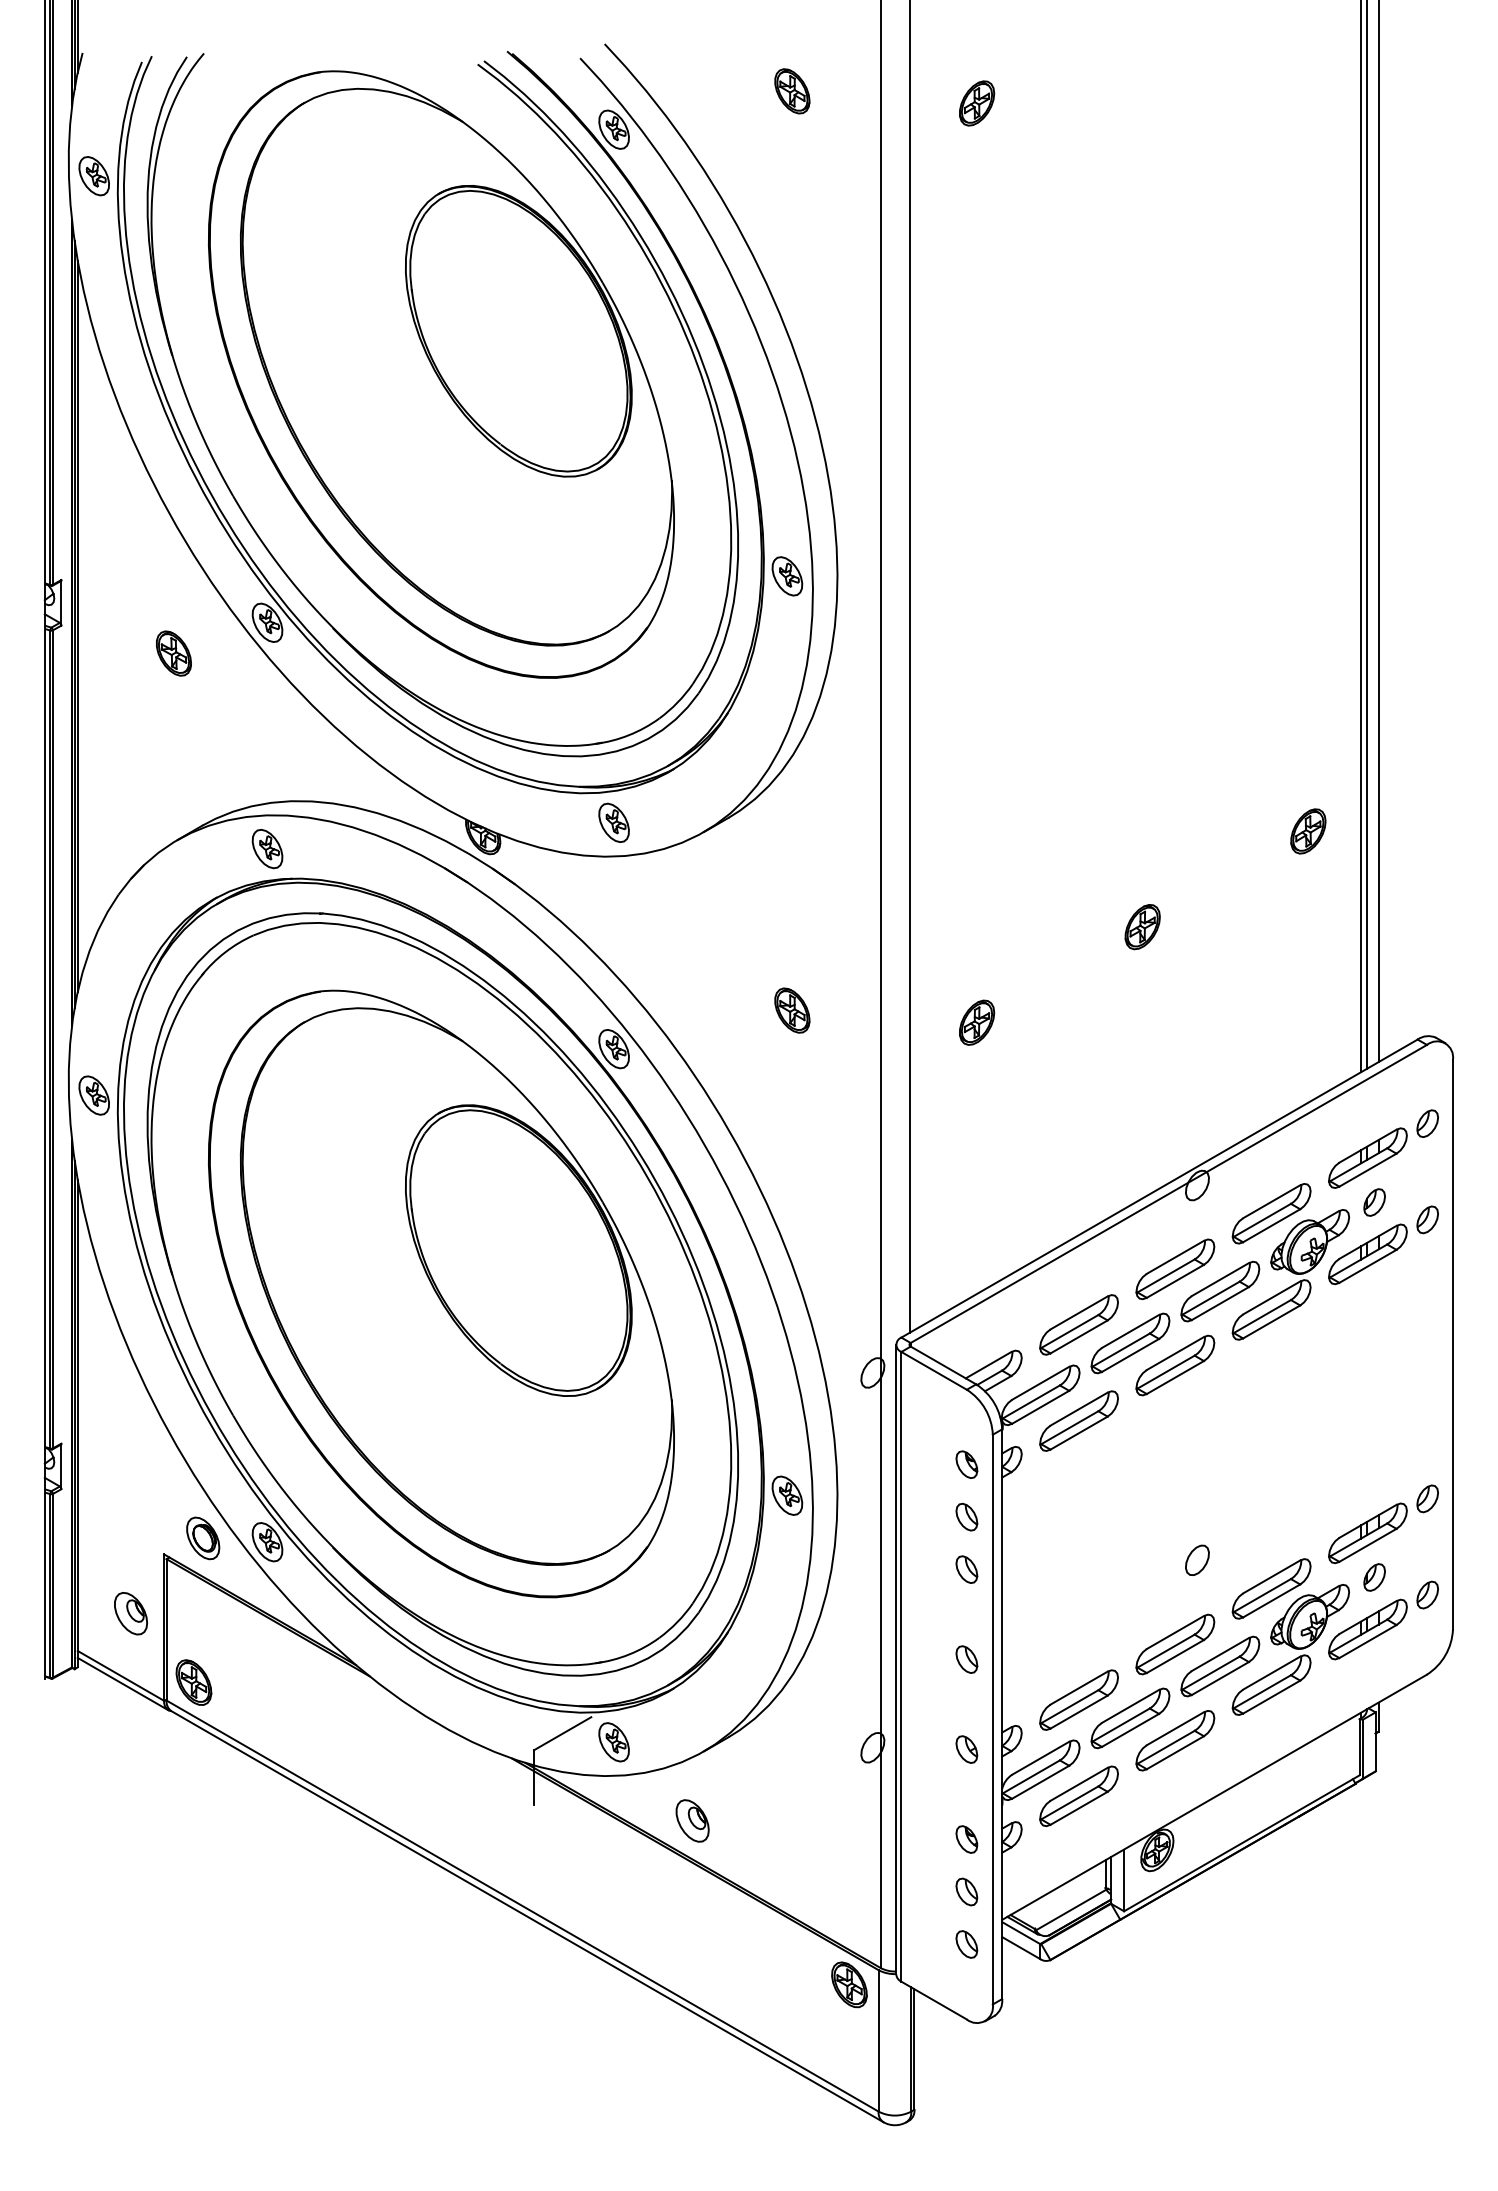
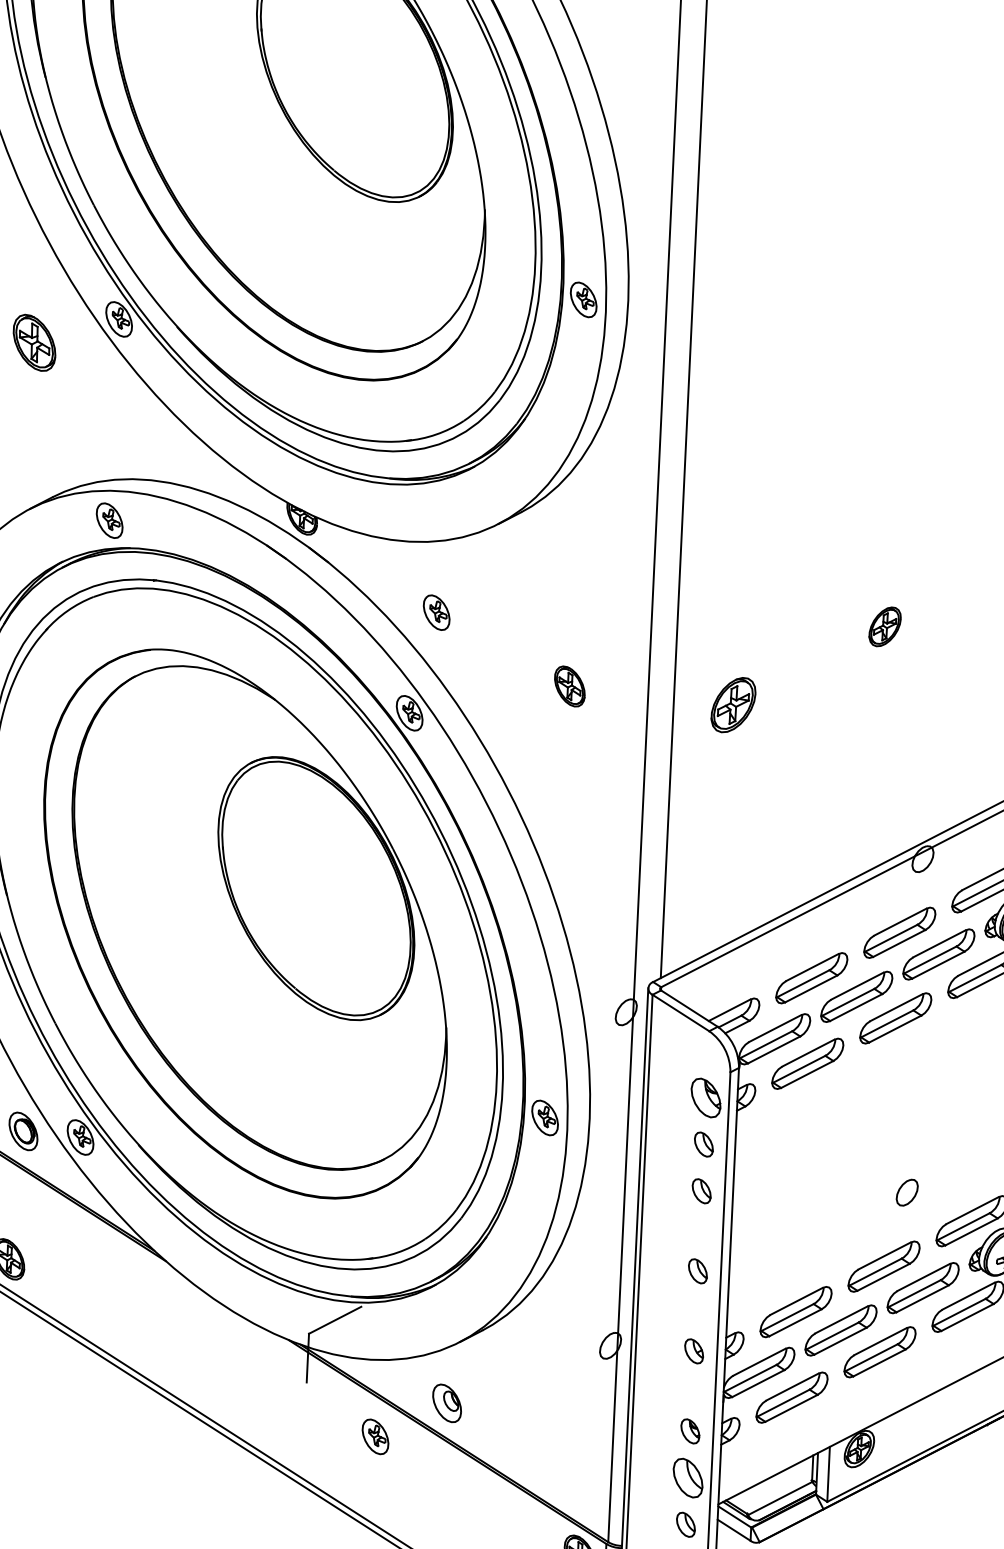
part: (173, 653) -> (34, 342), size x1.4
part: (613, 822) -> (436, 612), moved
part: (977, 1022) -> (734, 704), size x1.4
part: (966, 1464) -> (705, 1097), size x1.6
part: (613, 1742) -> (374, 1437), moved
part: (966, 1891) -> (687, 1477), size x1.6

